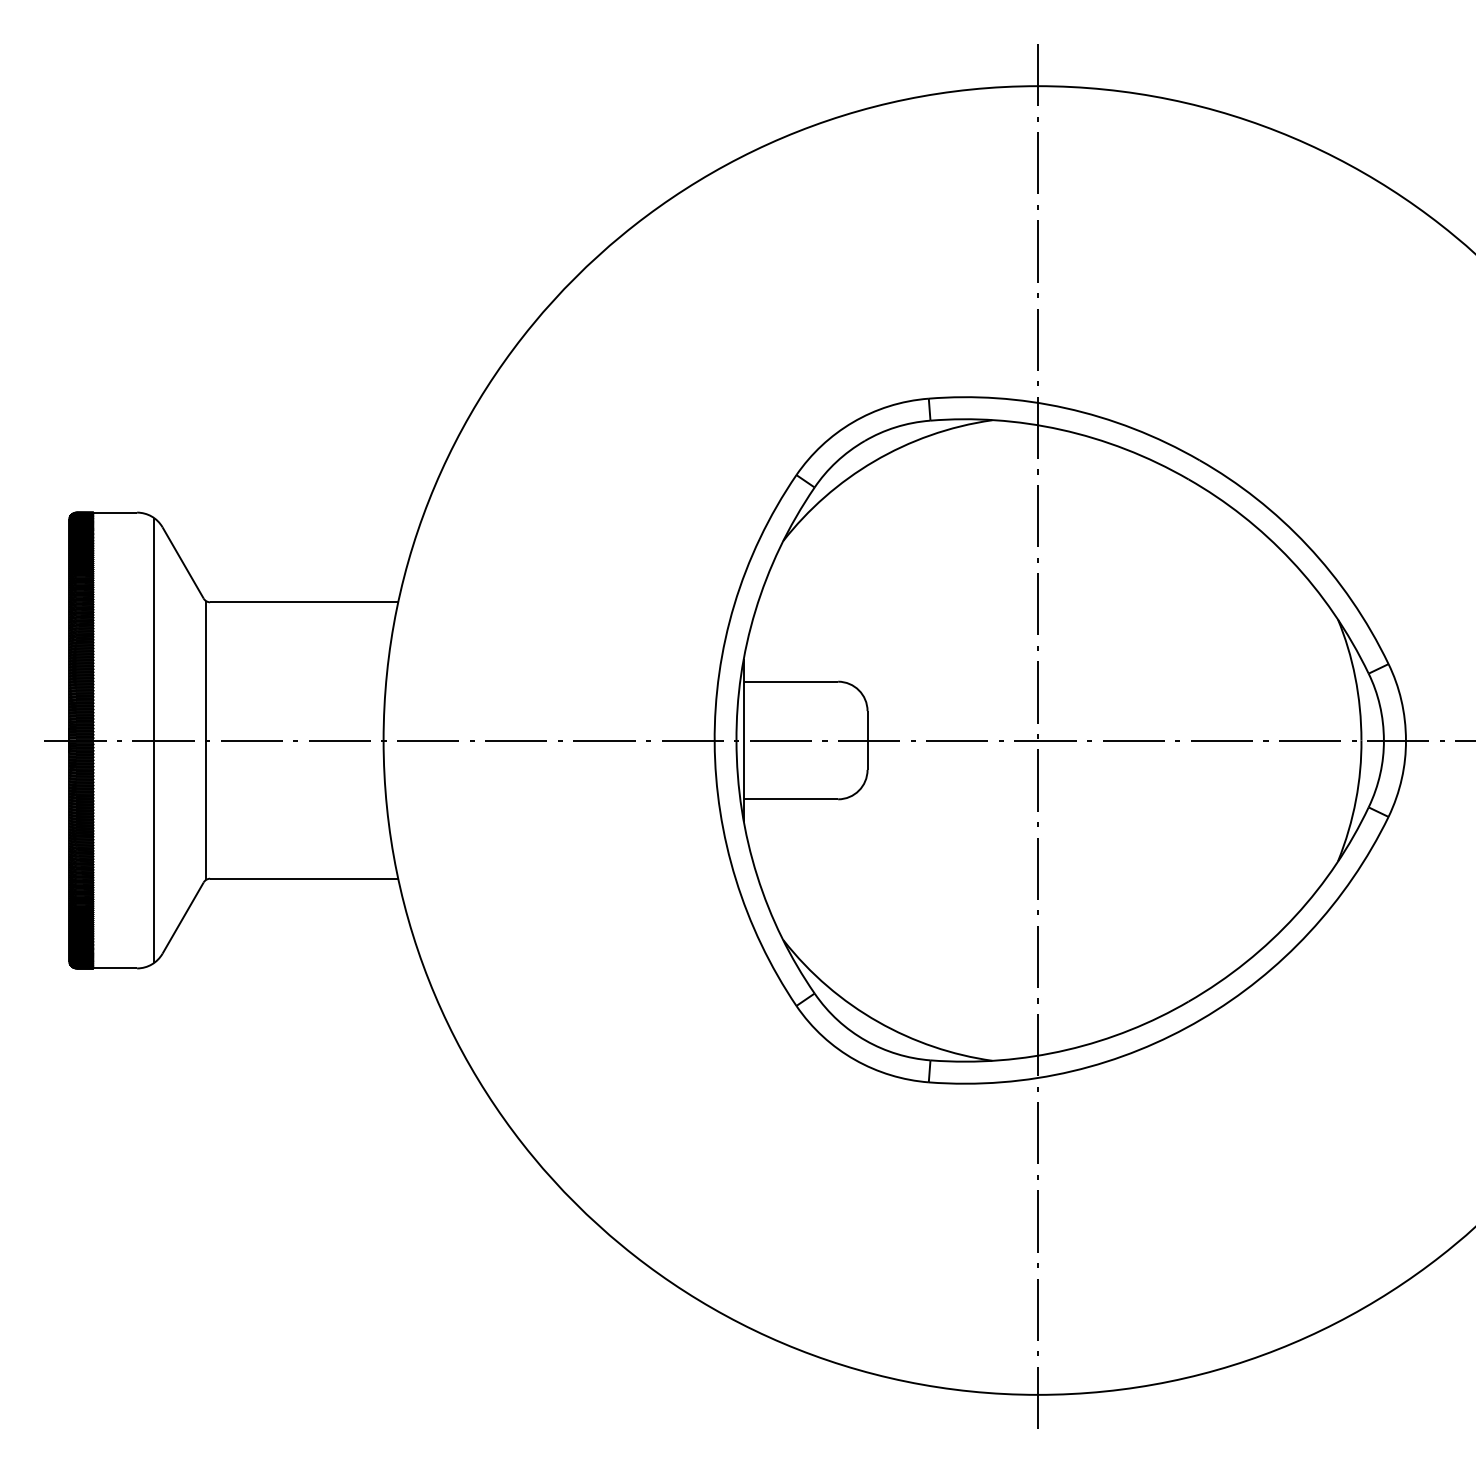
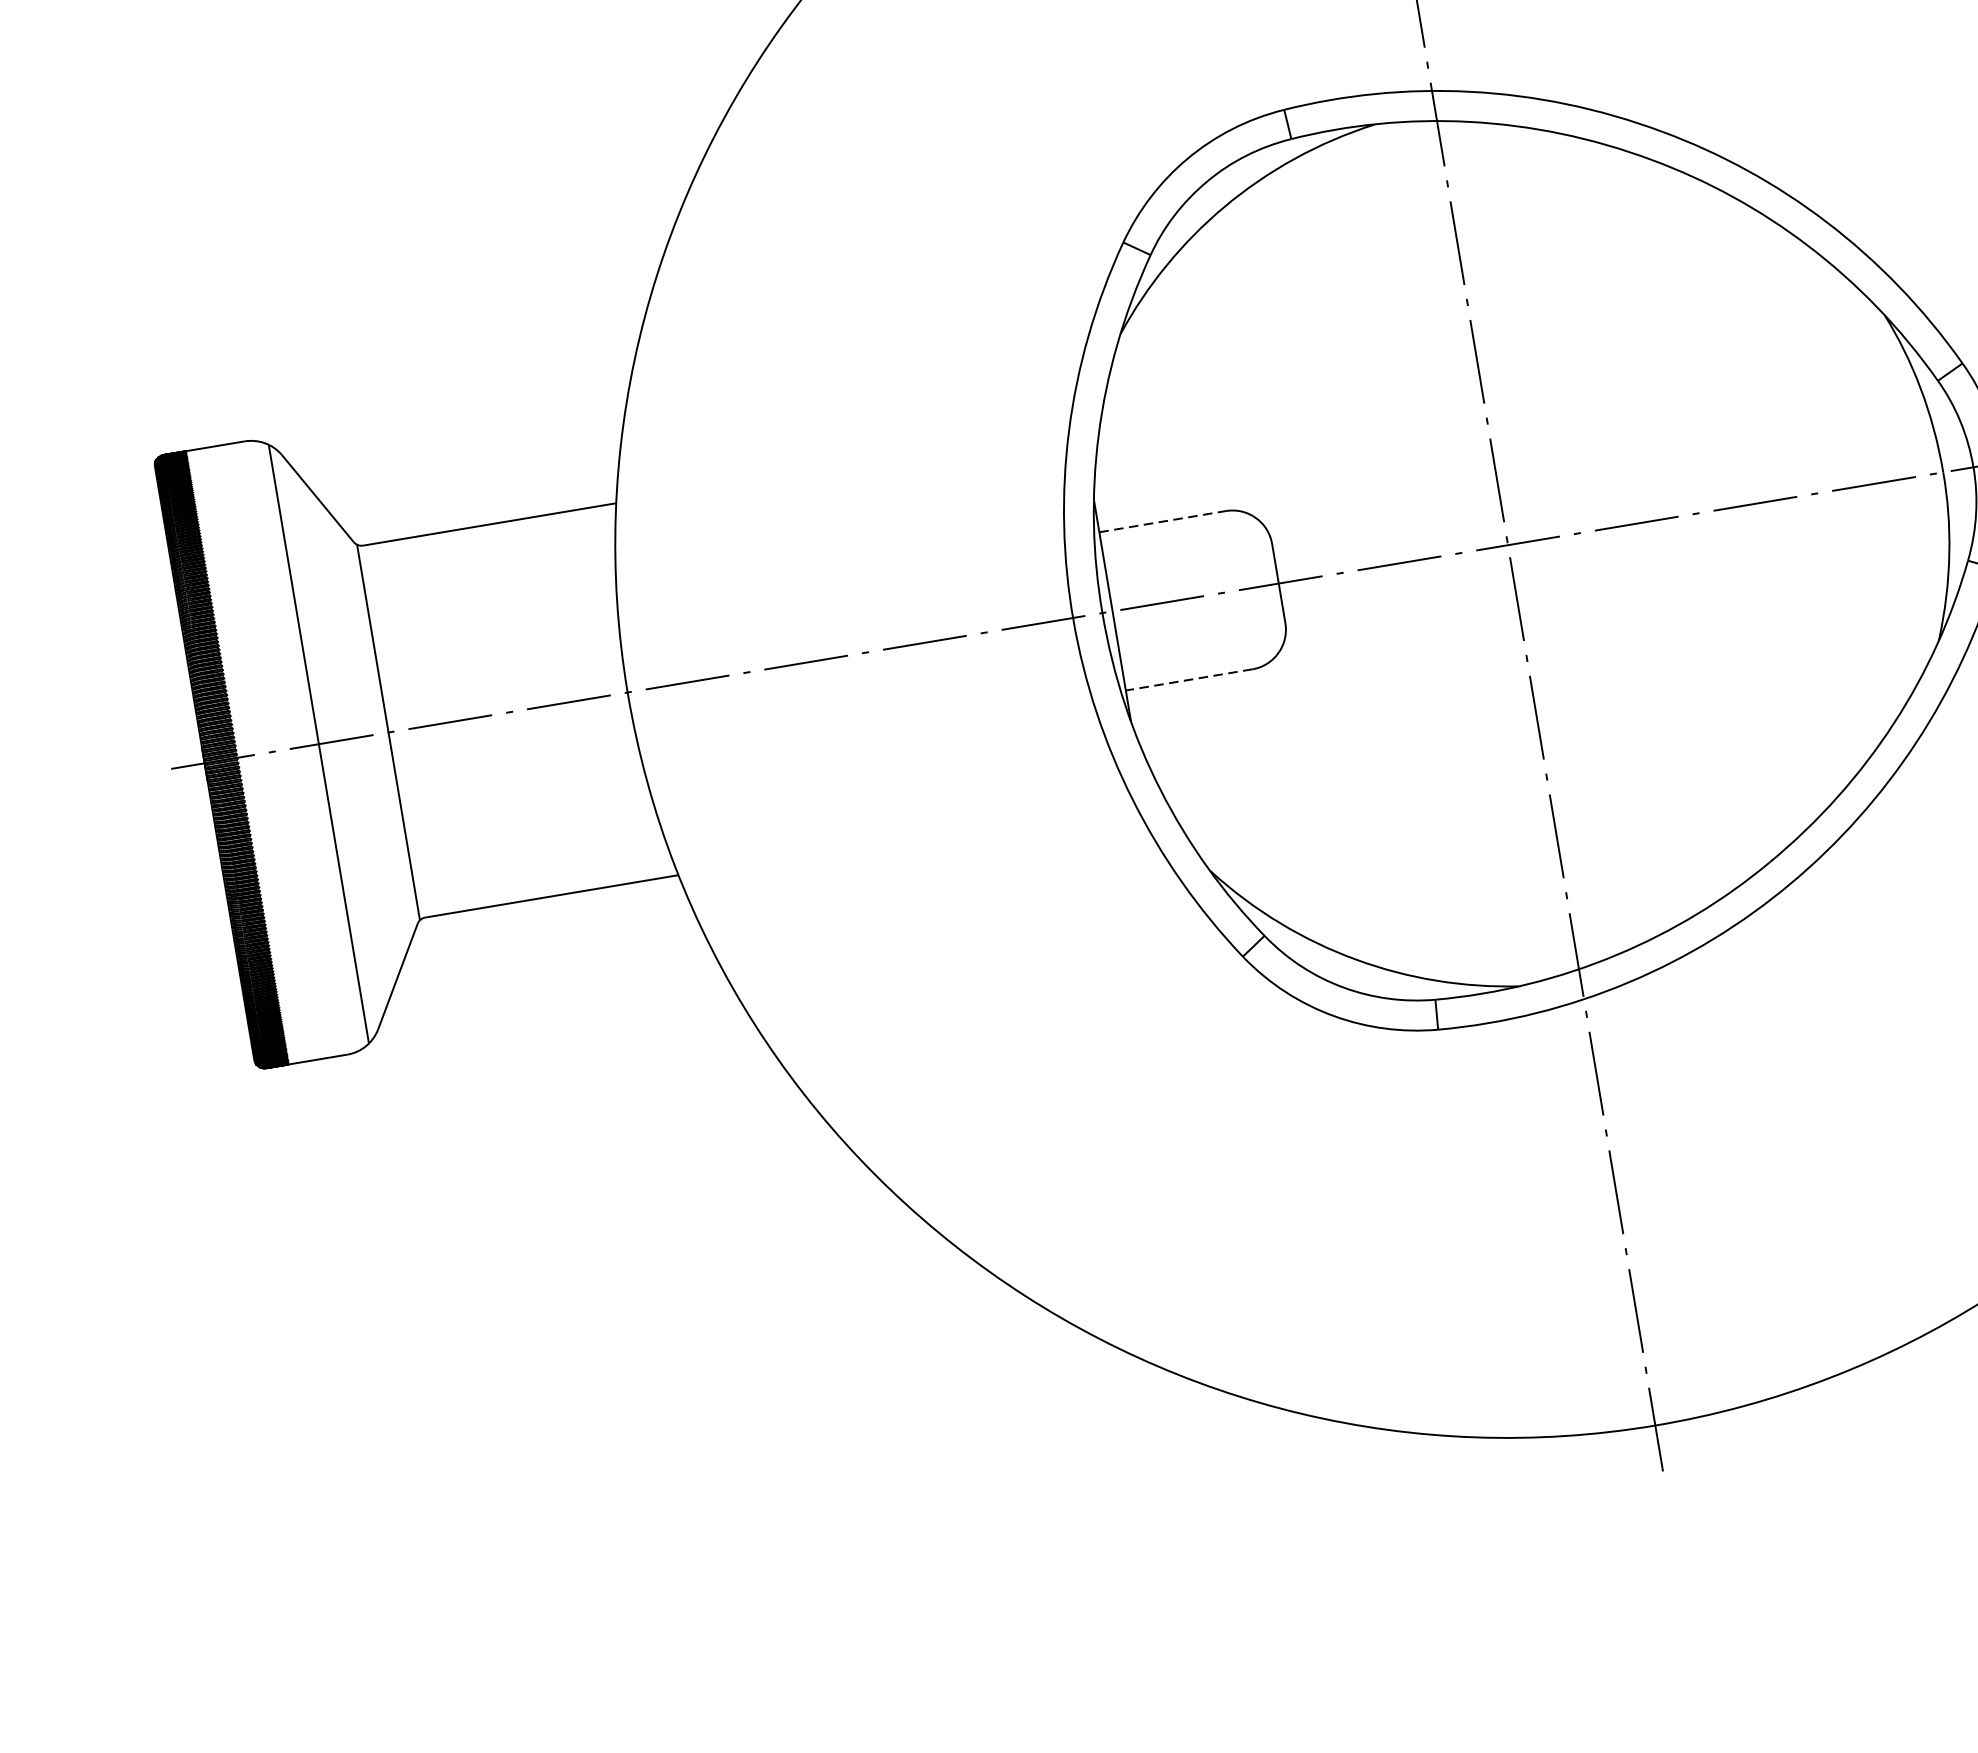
line: (791, 681) -> (1163, 521), solid -> dashed
line: (790, 799) -> (1188, 680), solid -> dashed

